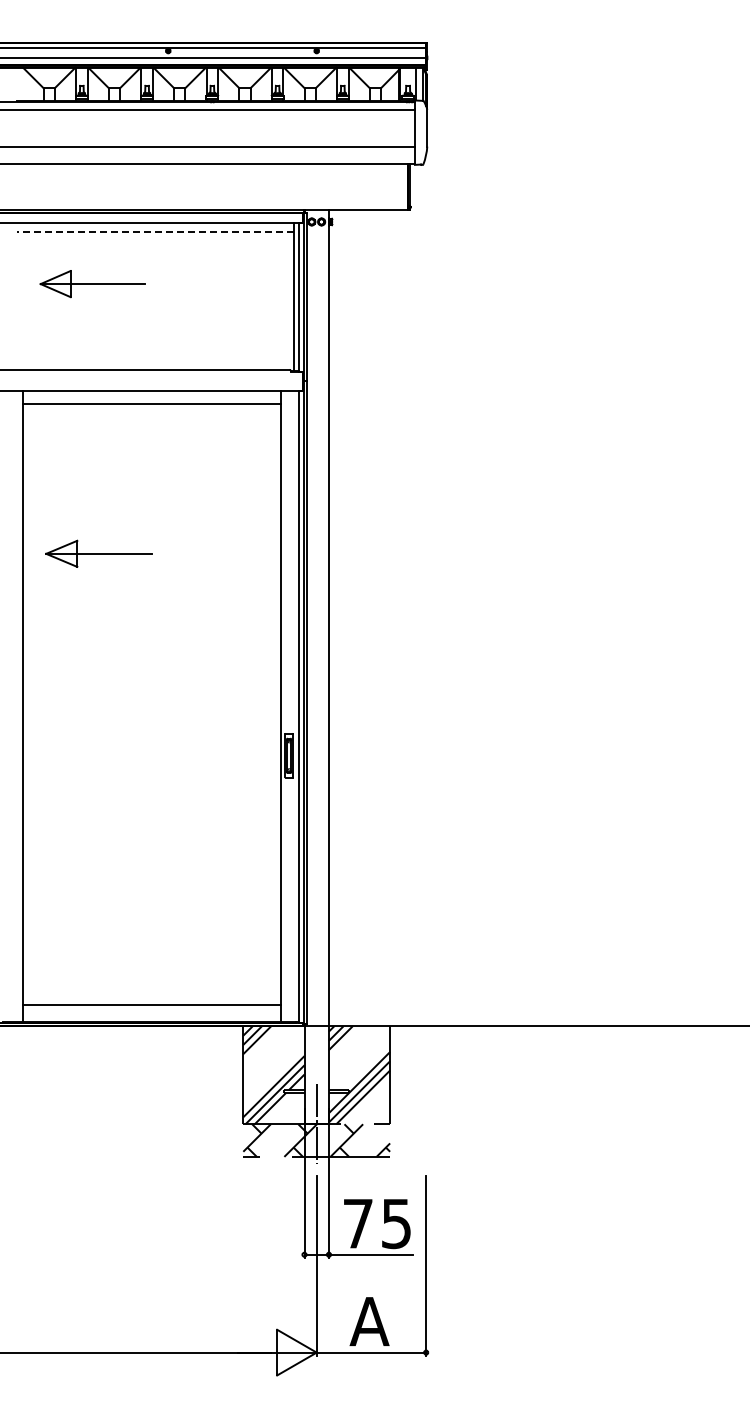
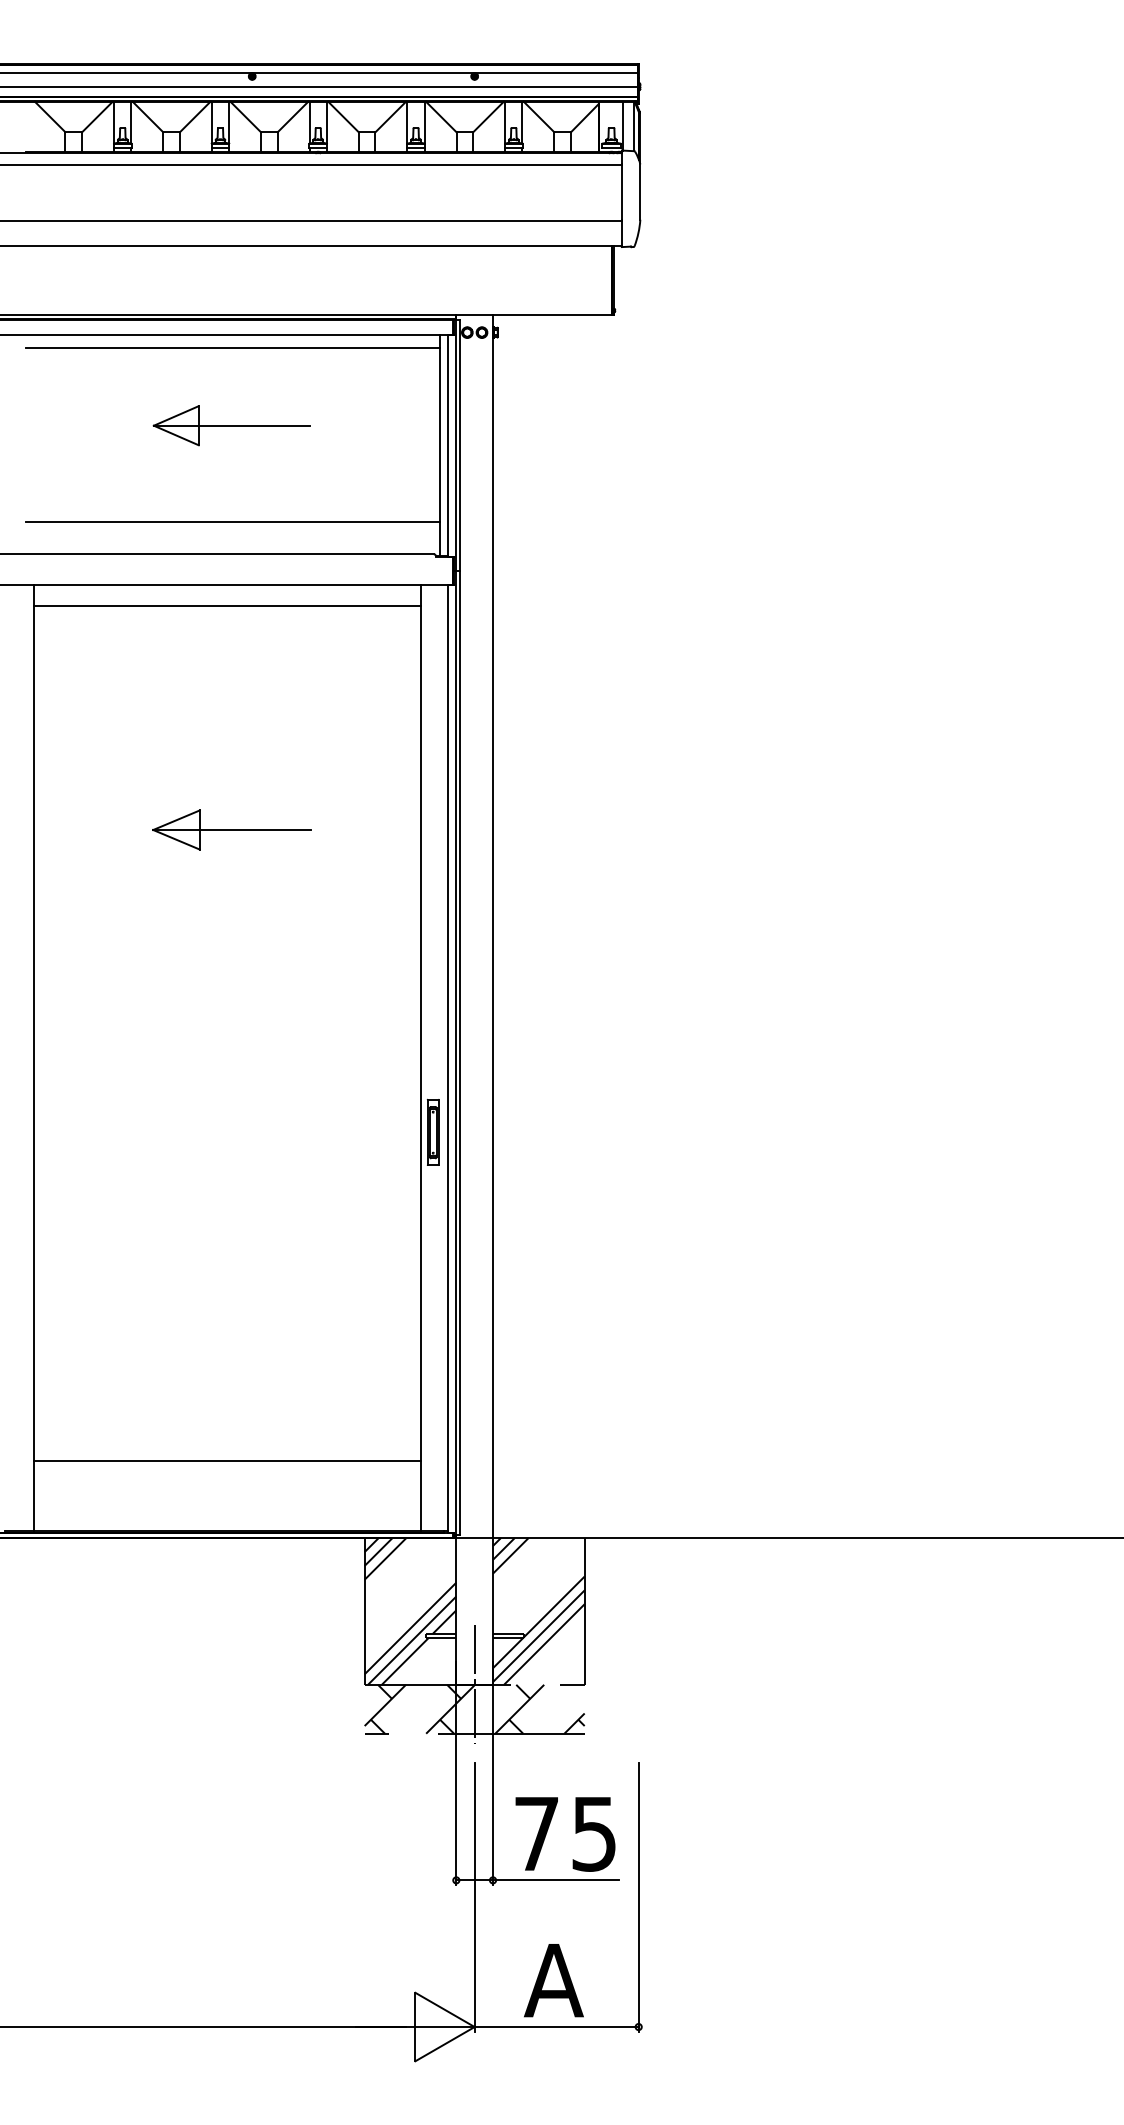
line: (155, 232) -> (233, 348), dashed -> solid
part: (92, 284) -> (231, 426), moved
line: (155, 348) -> (233, 522), added
part: (98, 553) -> (231, 829), moved
line: (151, 1005) -> (227, 1461), moved

